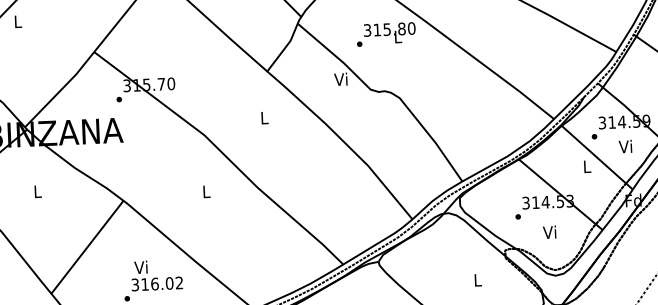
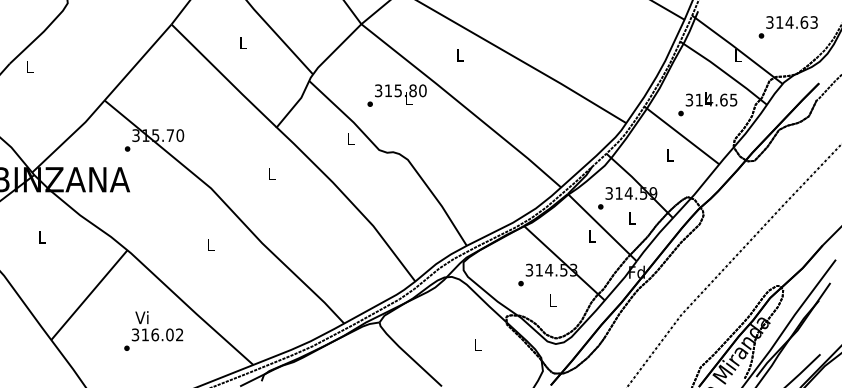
text: (340, 79) -> (349, 138), Vi -> L
text: (624, 146) -> (630, 217), Vi -> L
text: (549, 231) -> (551, 299), Vi -> L

